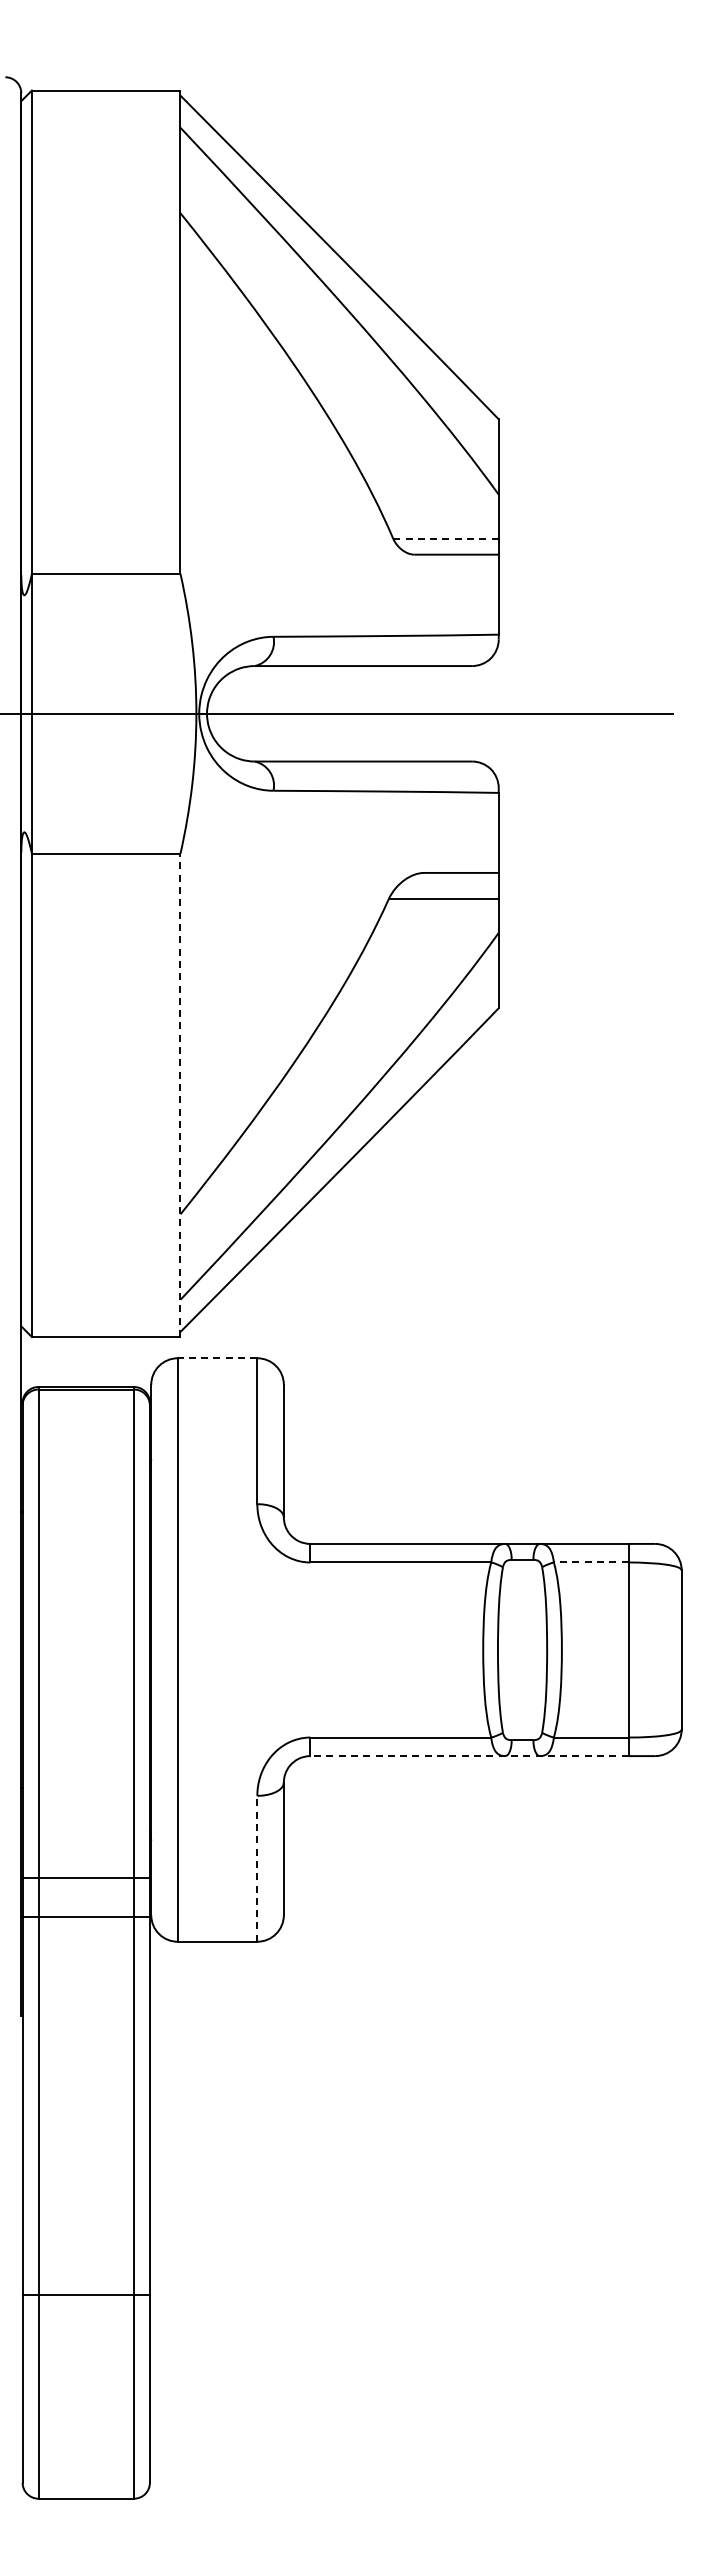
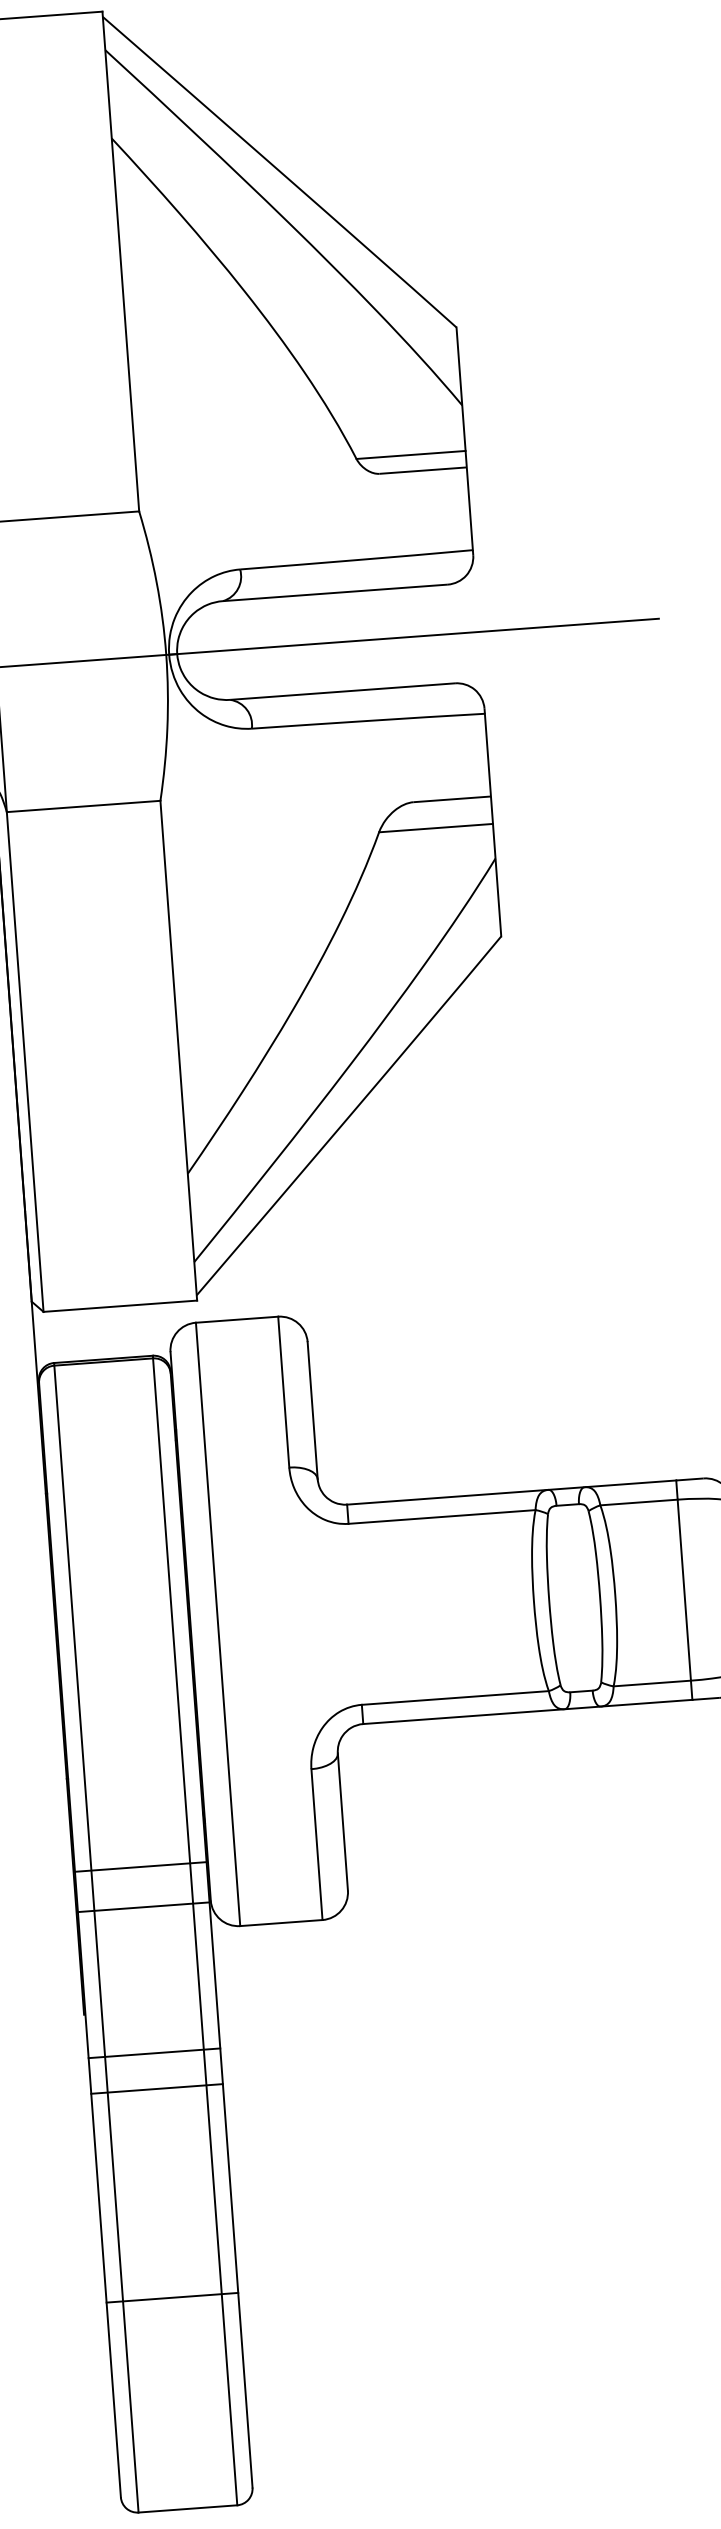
line: (446, 538) -> (411, 454), dashed -> solid
line: (180, 1095) -> (178, 1050), dashed -> solid
line: (217, 1358) -> (237, 1319), dashed -> solid
line: (590, 1562) -> (638, 1502), dashed -> solid
line: (469, 1756) -> (527, 1712), dashed -> solid
line: (257, 1868) -> (317, 1844), dashed -> solid
line: (85, 2058) -> (153, 2053), added
line: (85, 2092) -> (156, 2088), added

